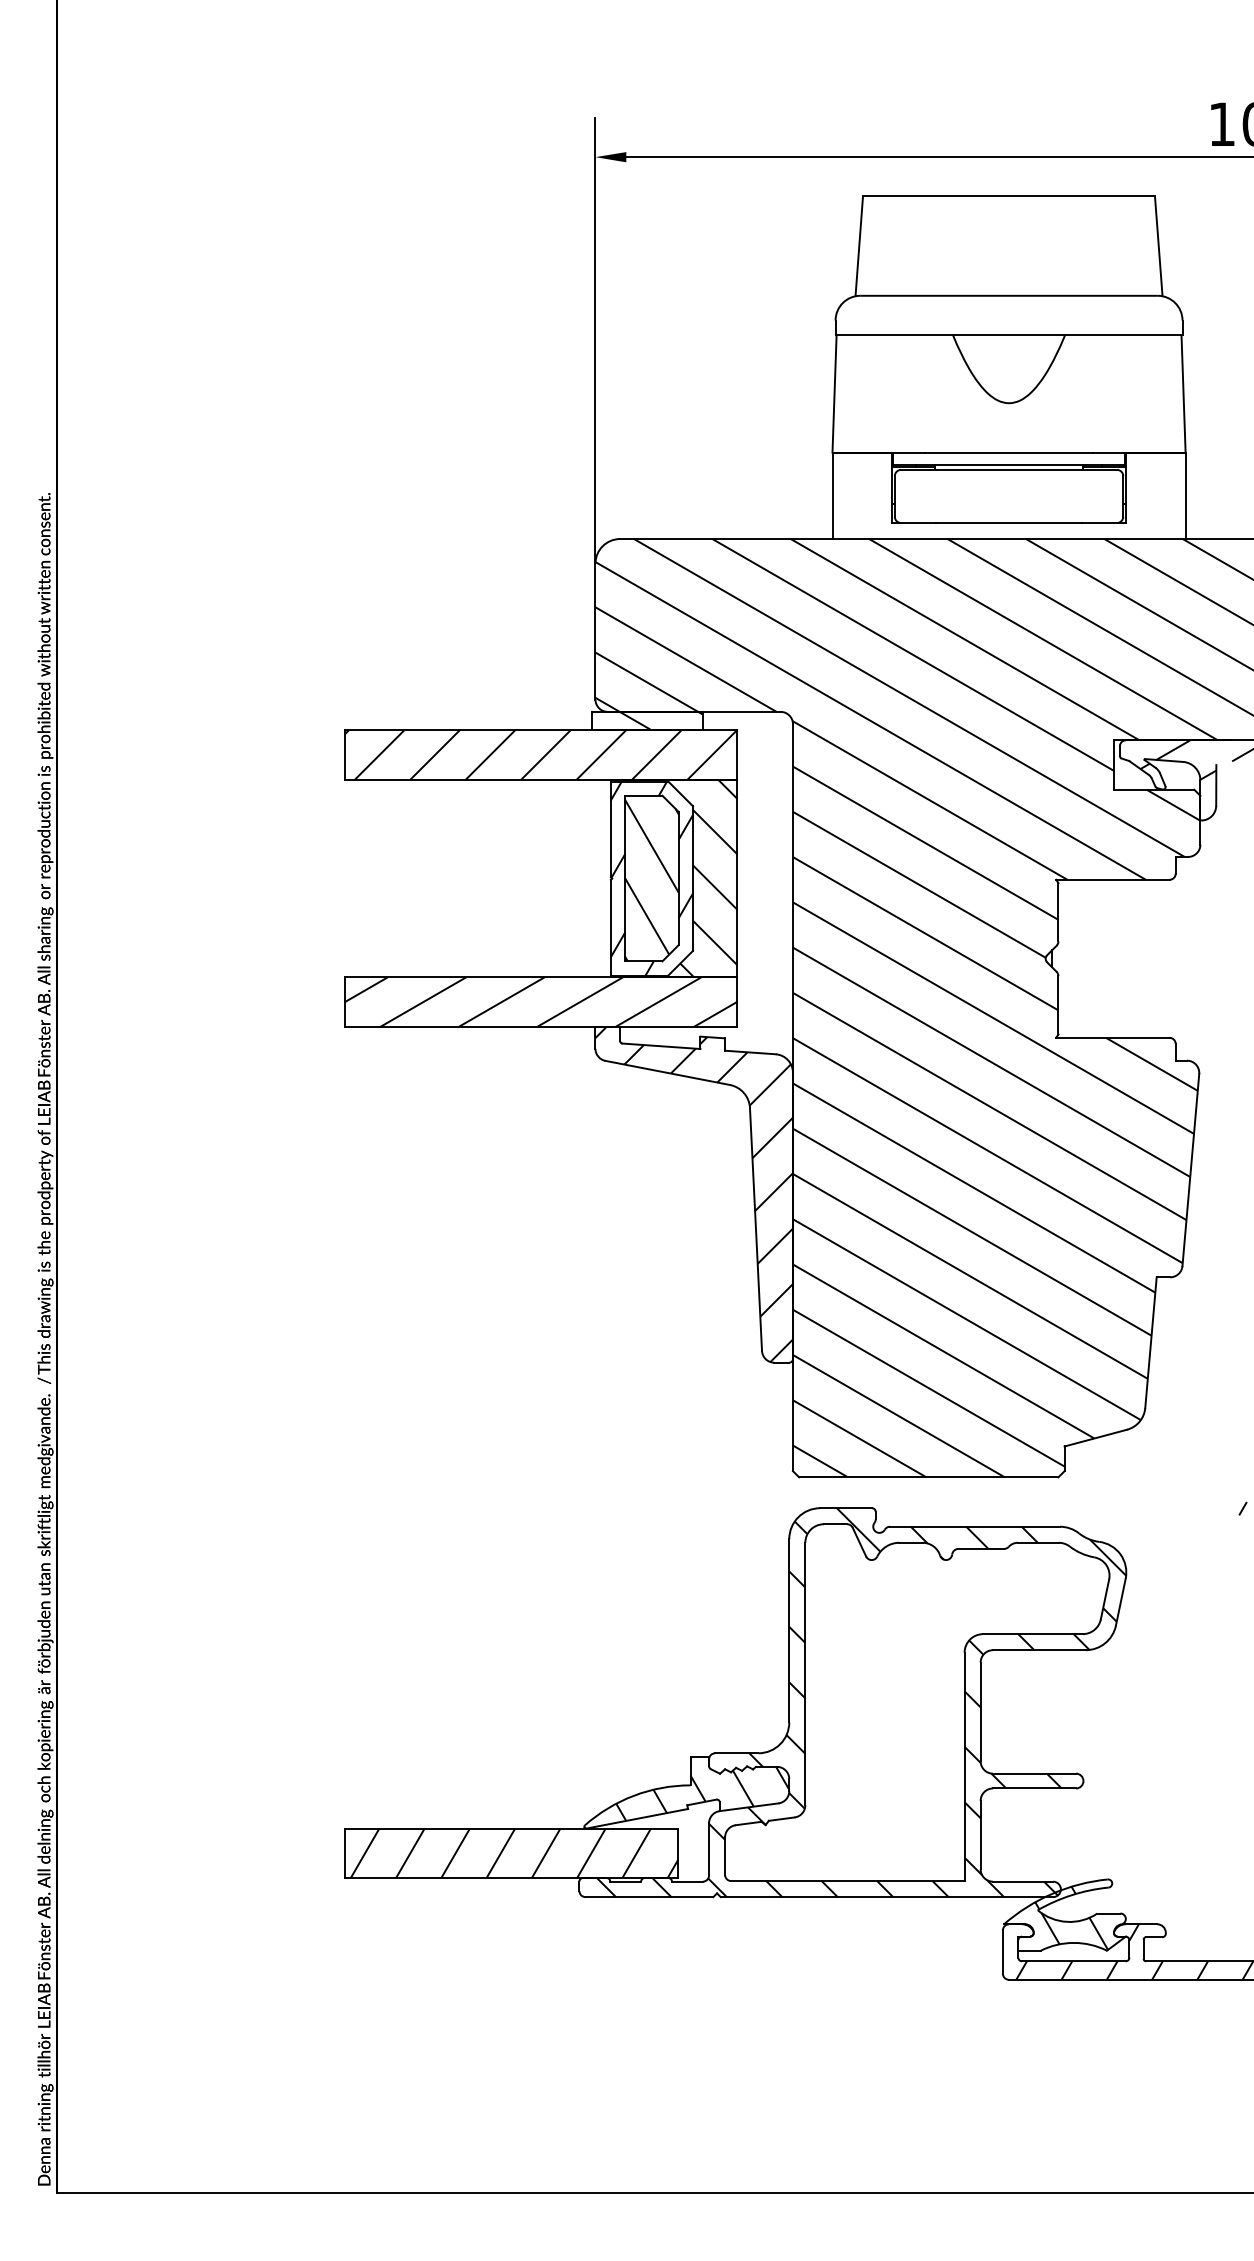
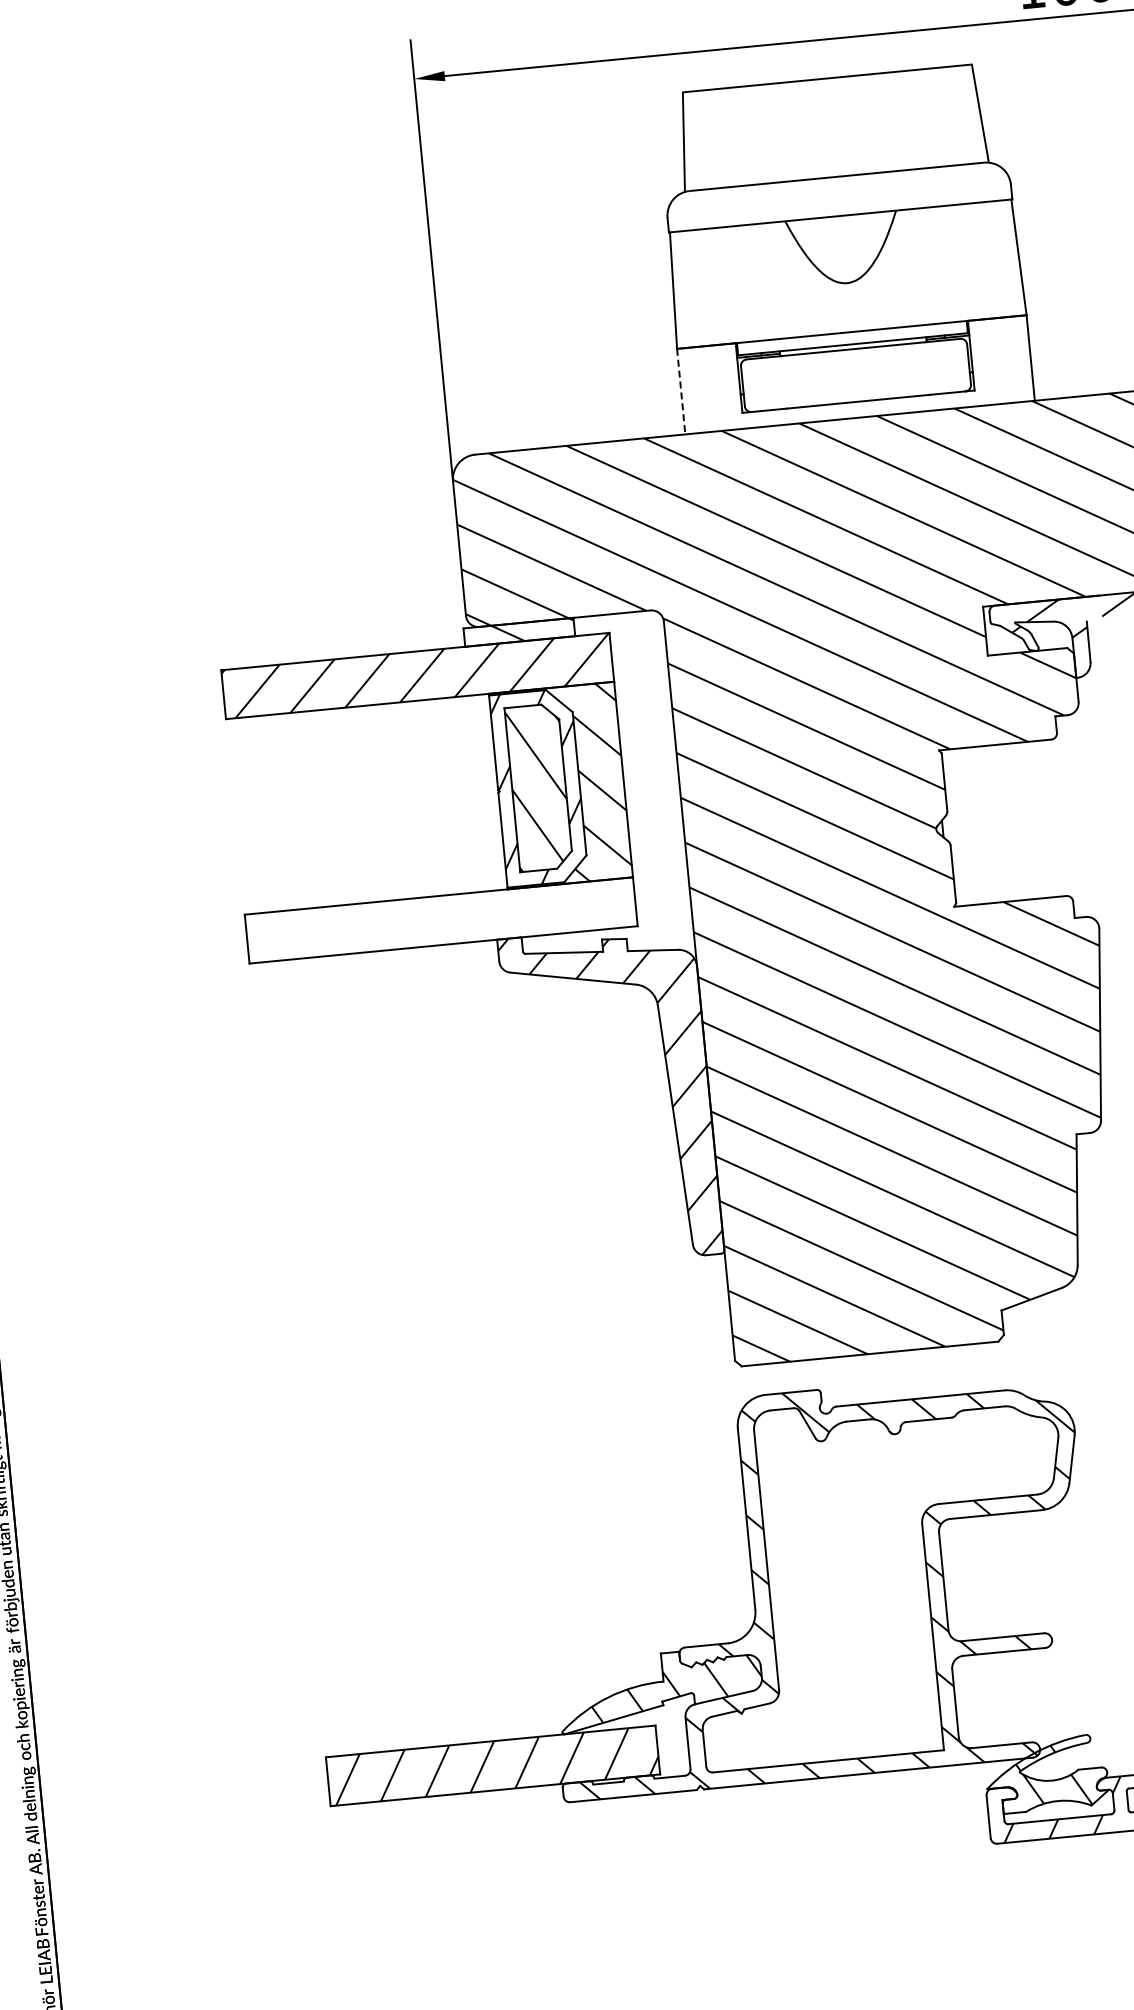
line: (832, 496) -> (681, 392), solid -> dashed
hatch: (541, 1001) -> (441, 919), removed

